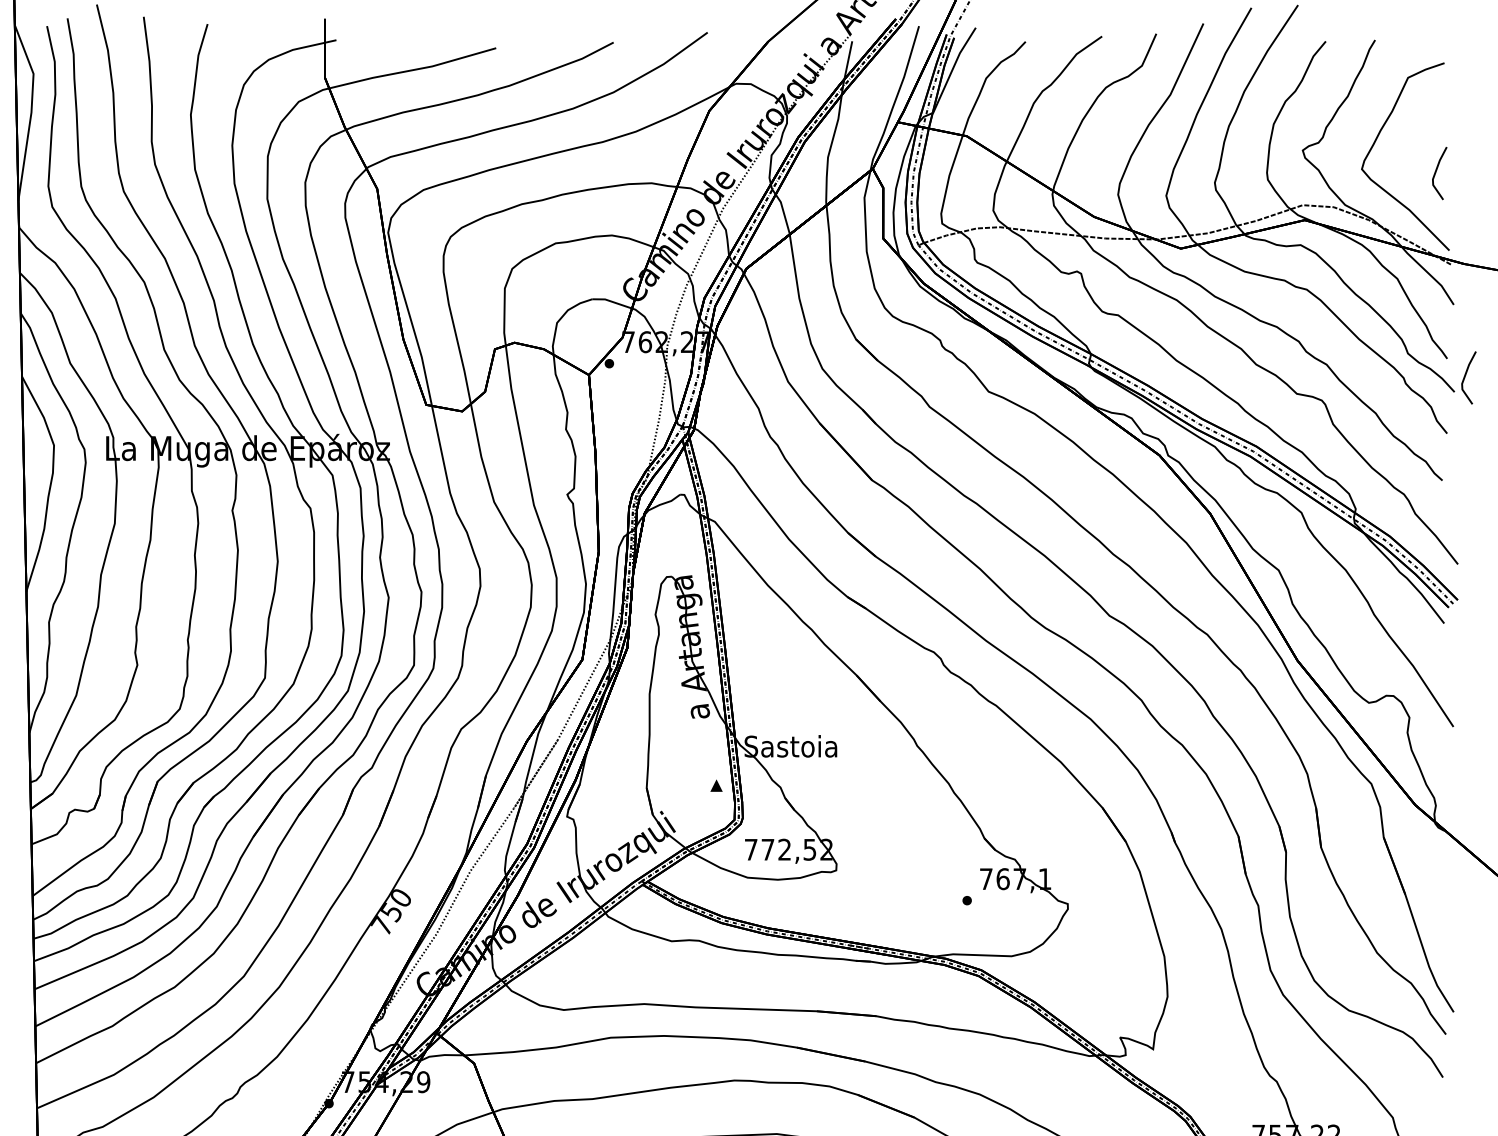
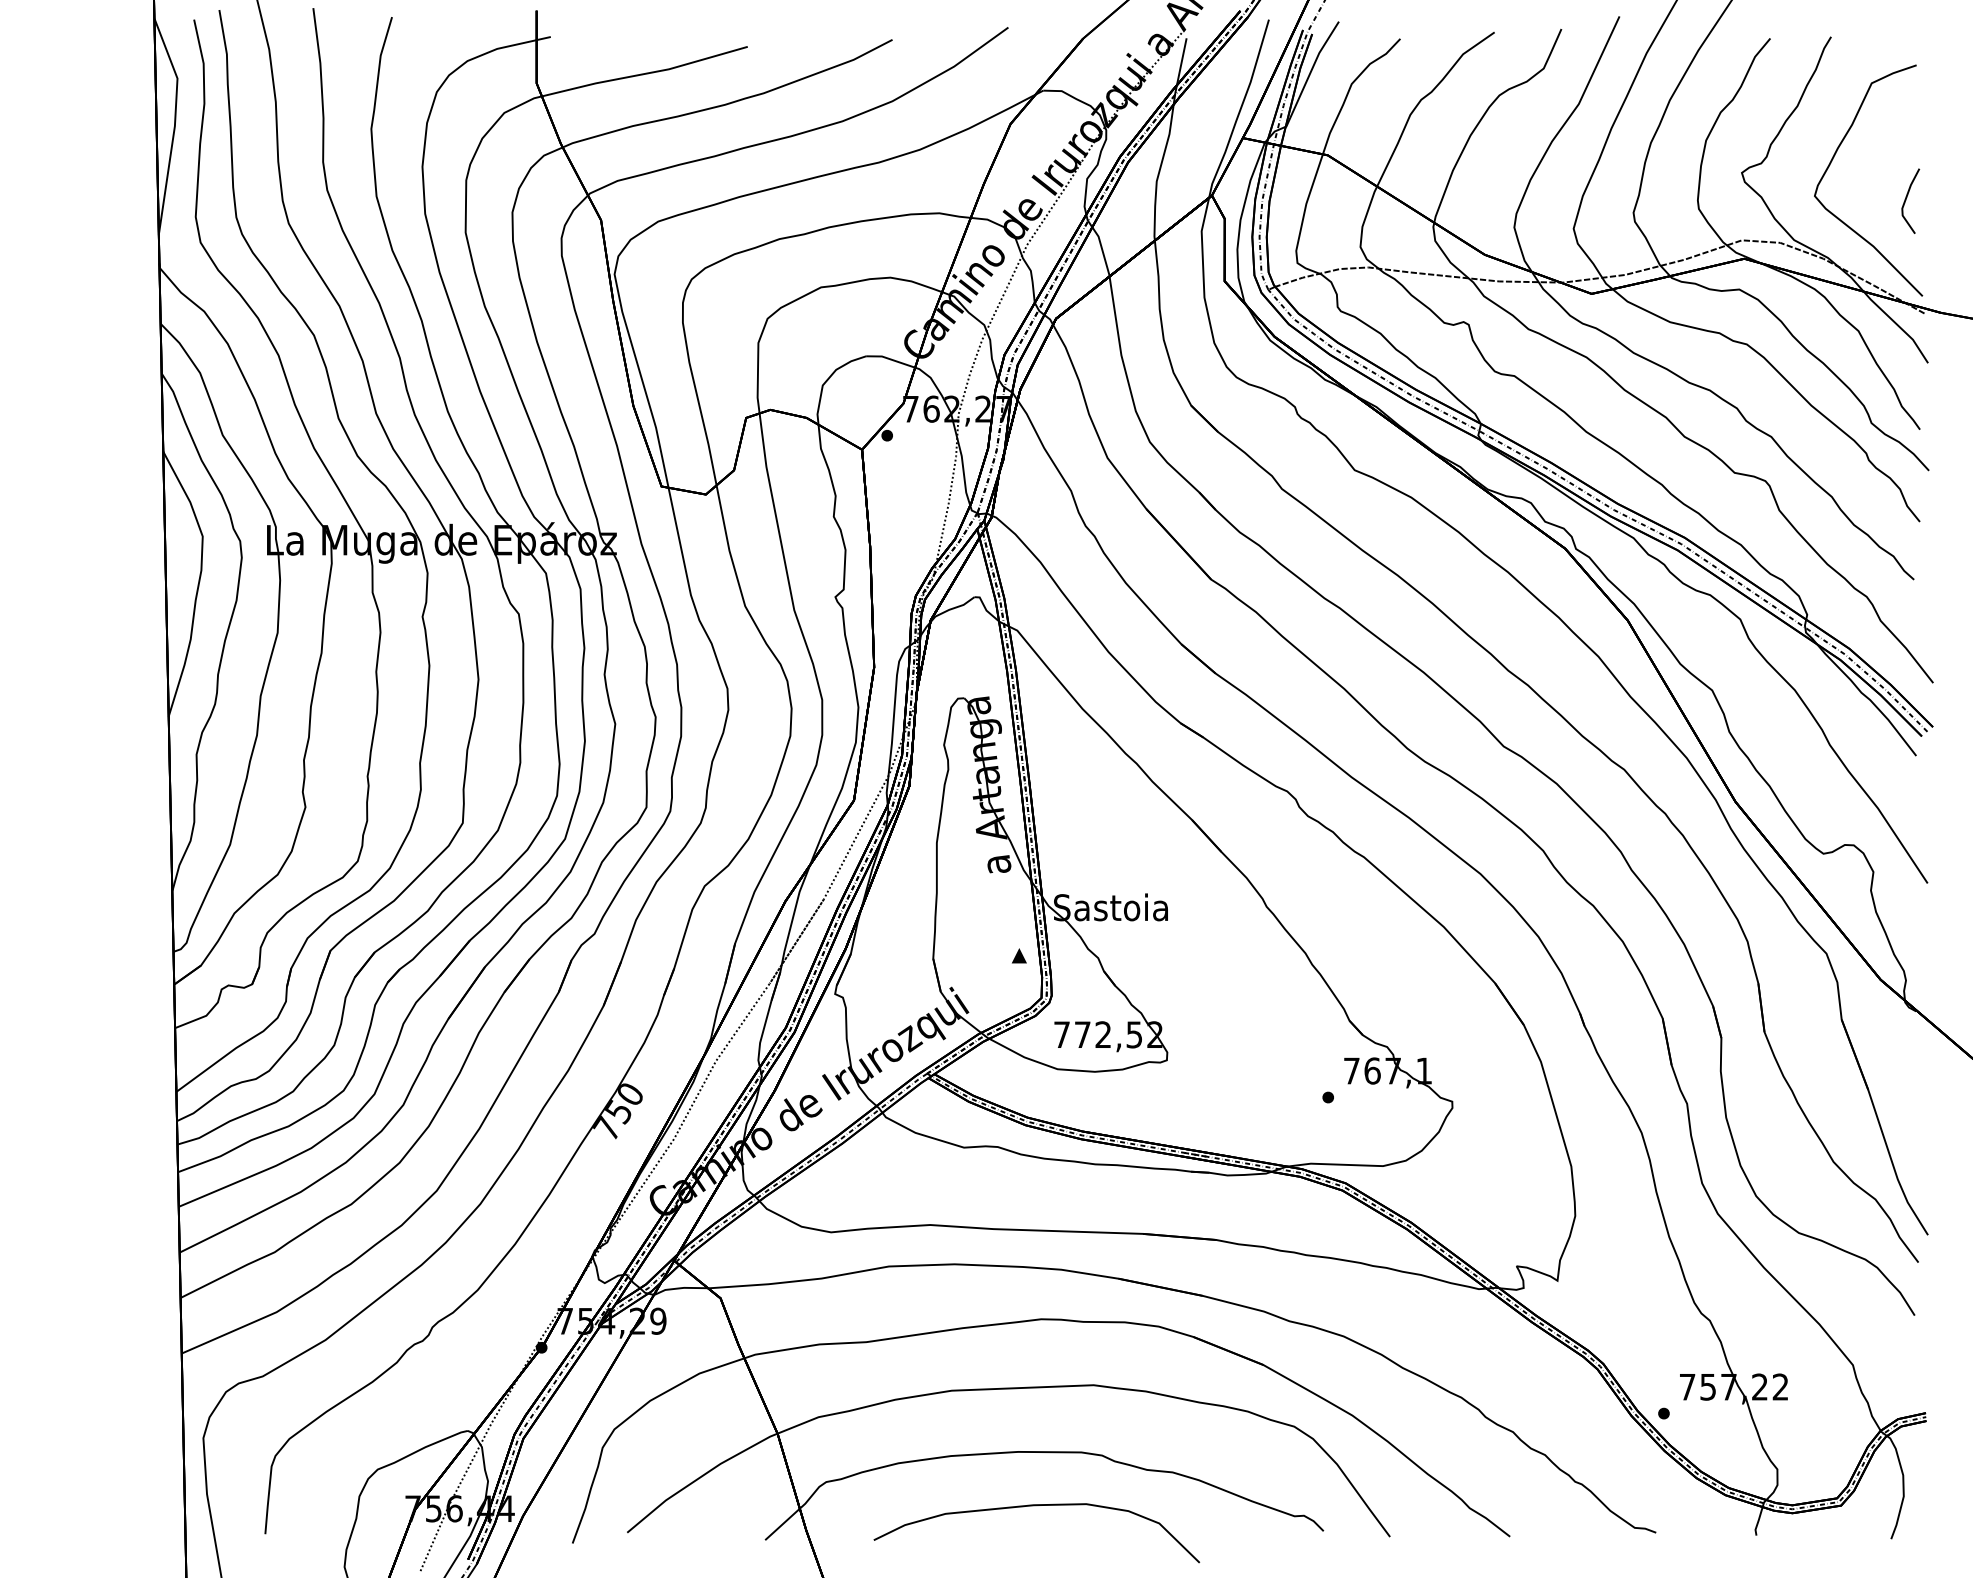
line: (1465, 377) -> (1942, 452), removed

